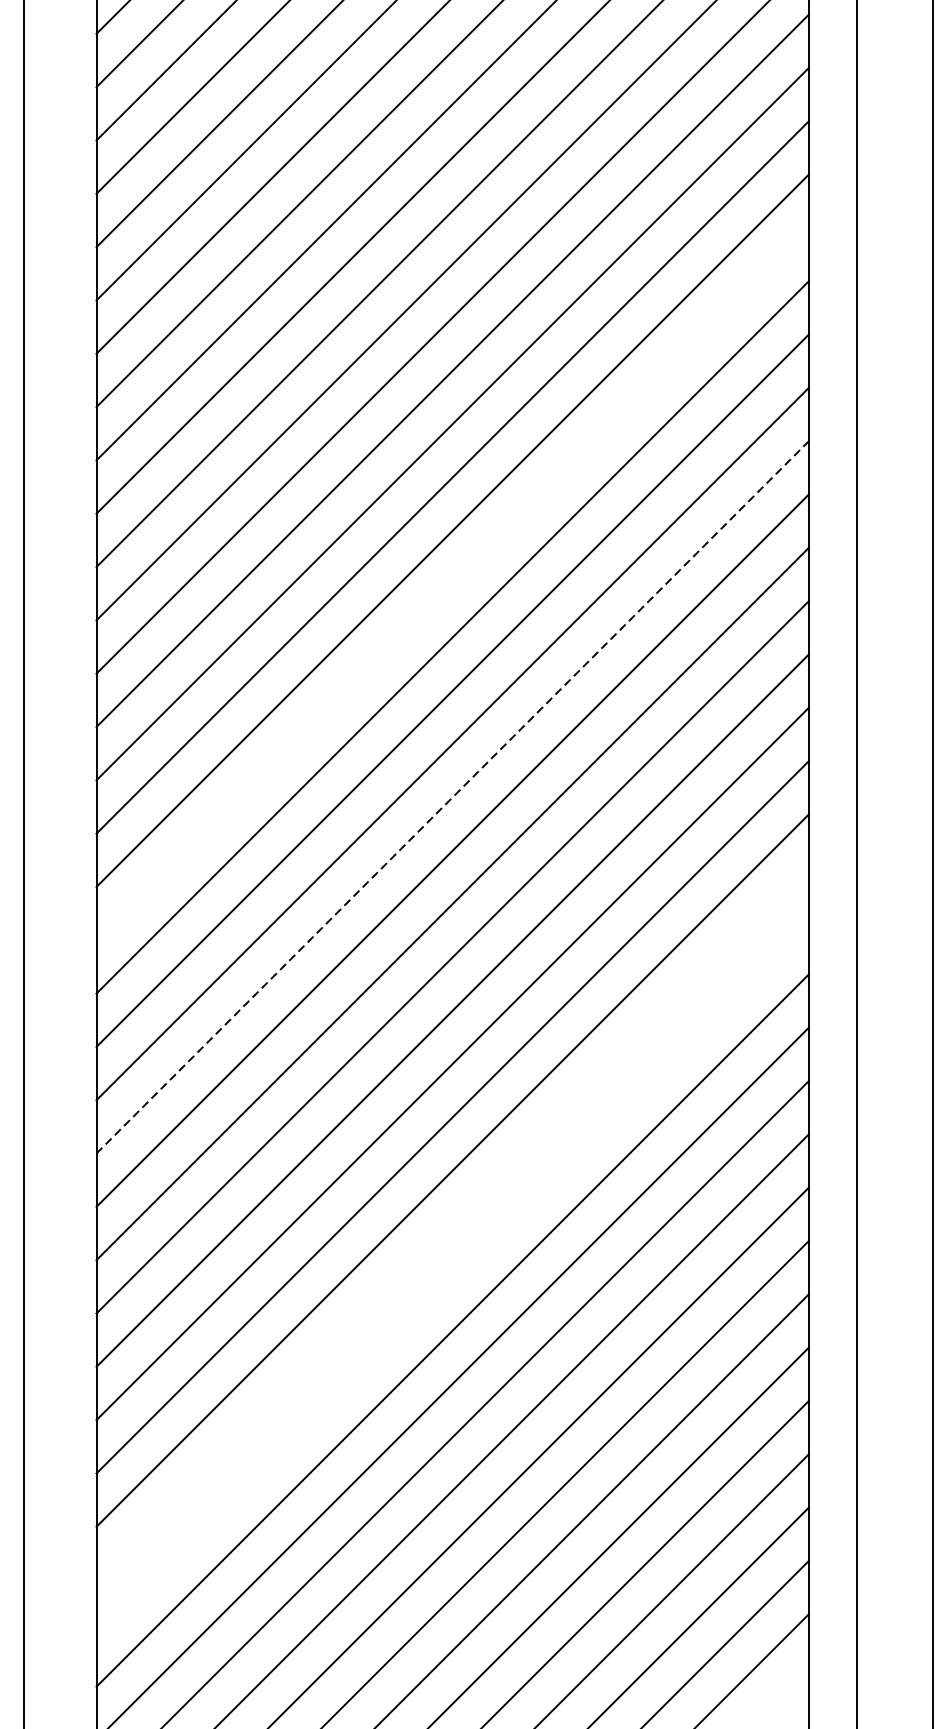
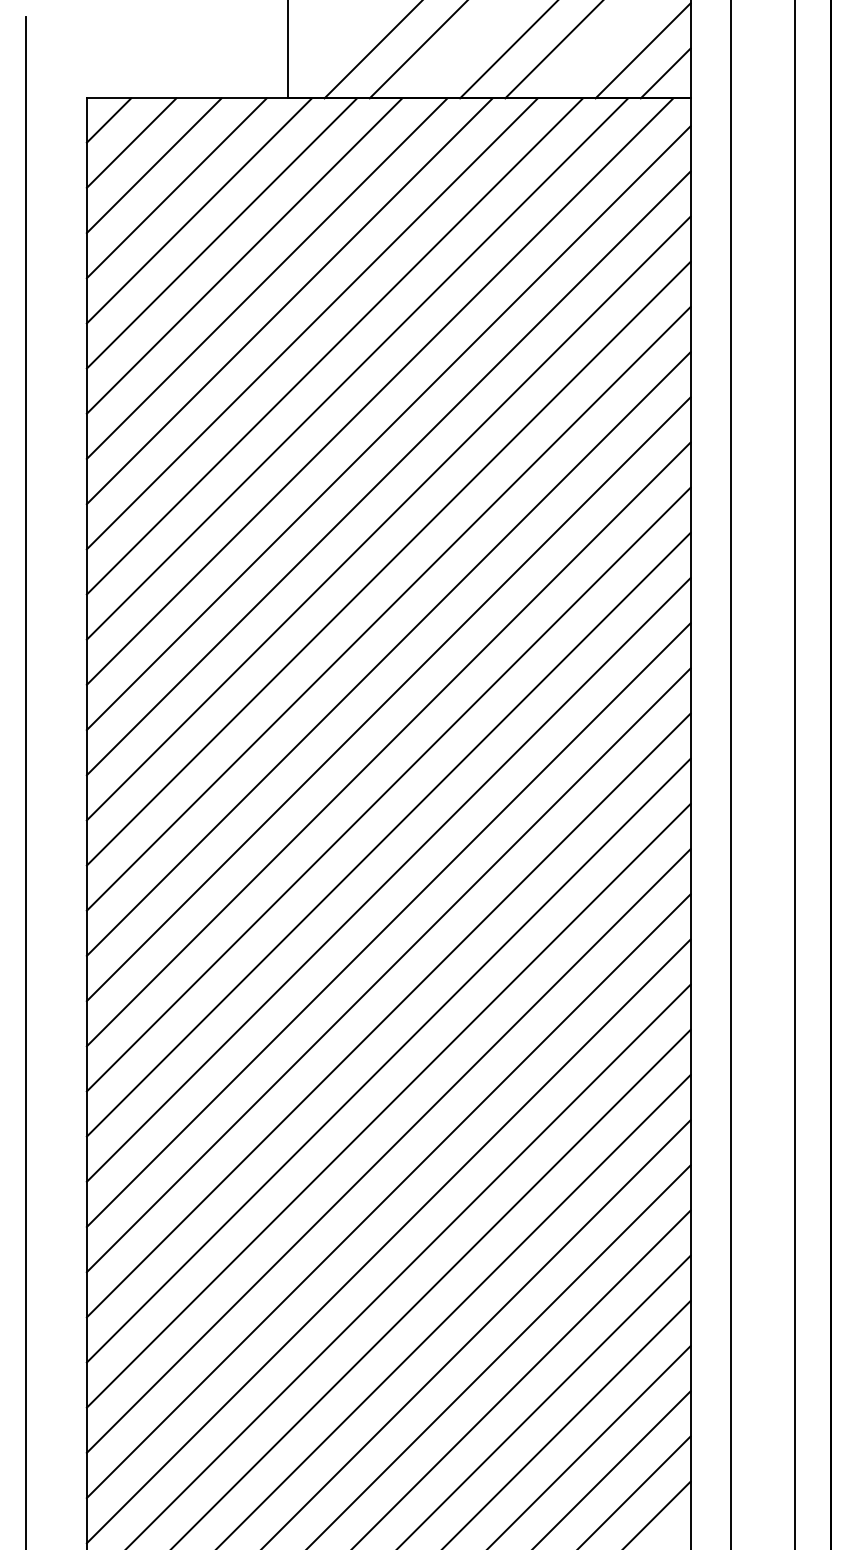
line: (452, 583) -> (388, 608), added
line: (452, 797) -> (388, 789), dashed -> solid
line: (452, 1223) -> (388, 1150), added
line: (452, 1277) -> (388, 1196), added

